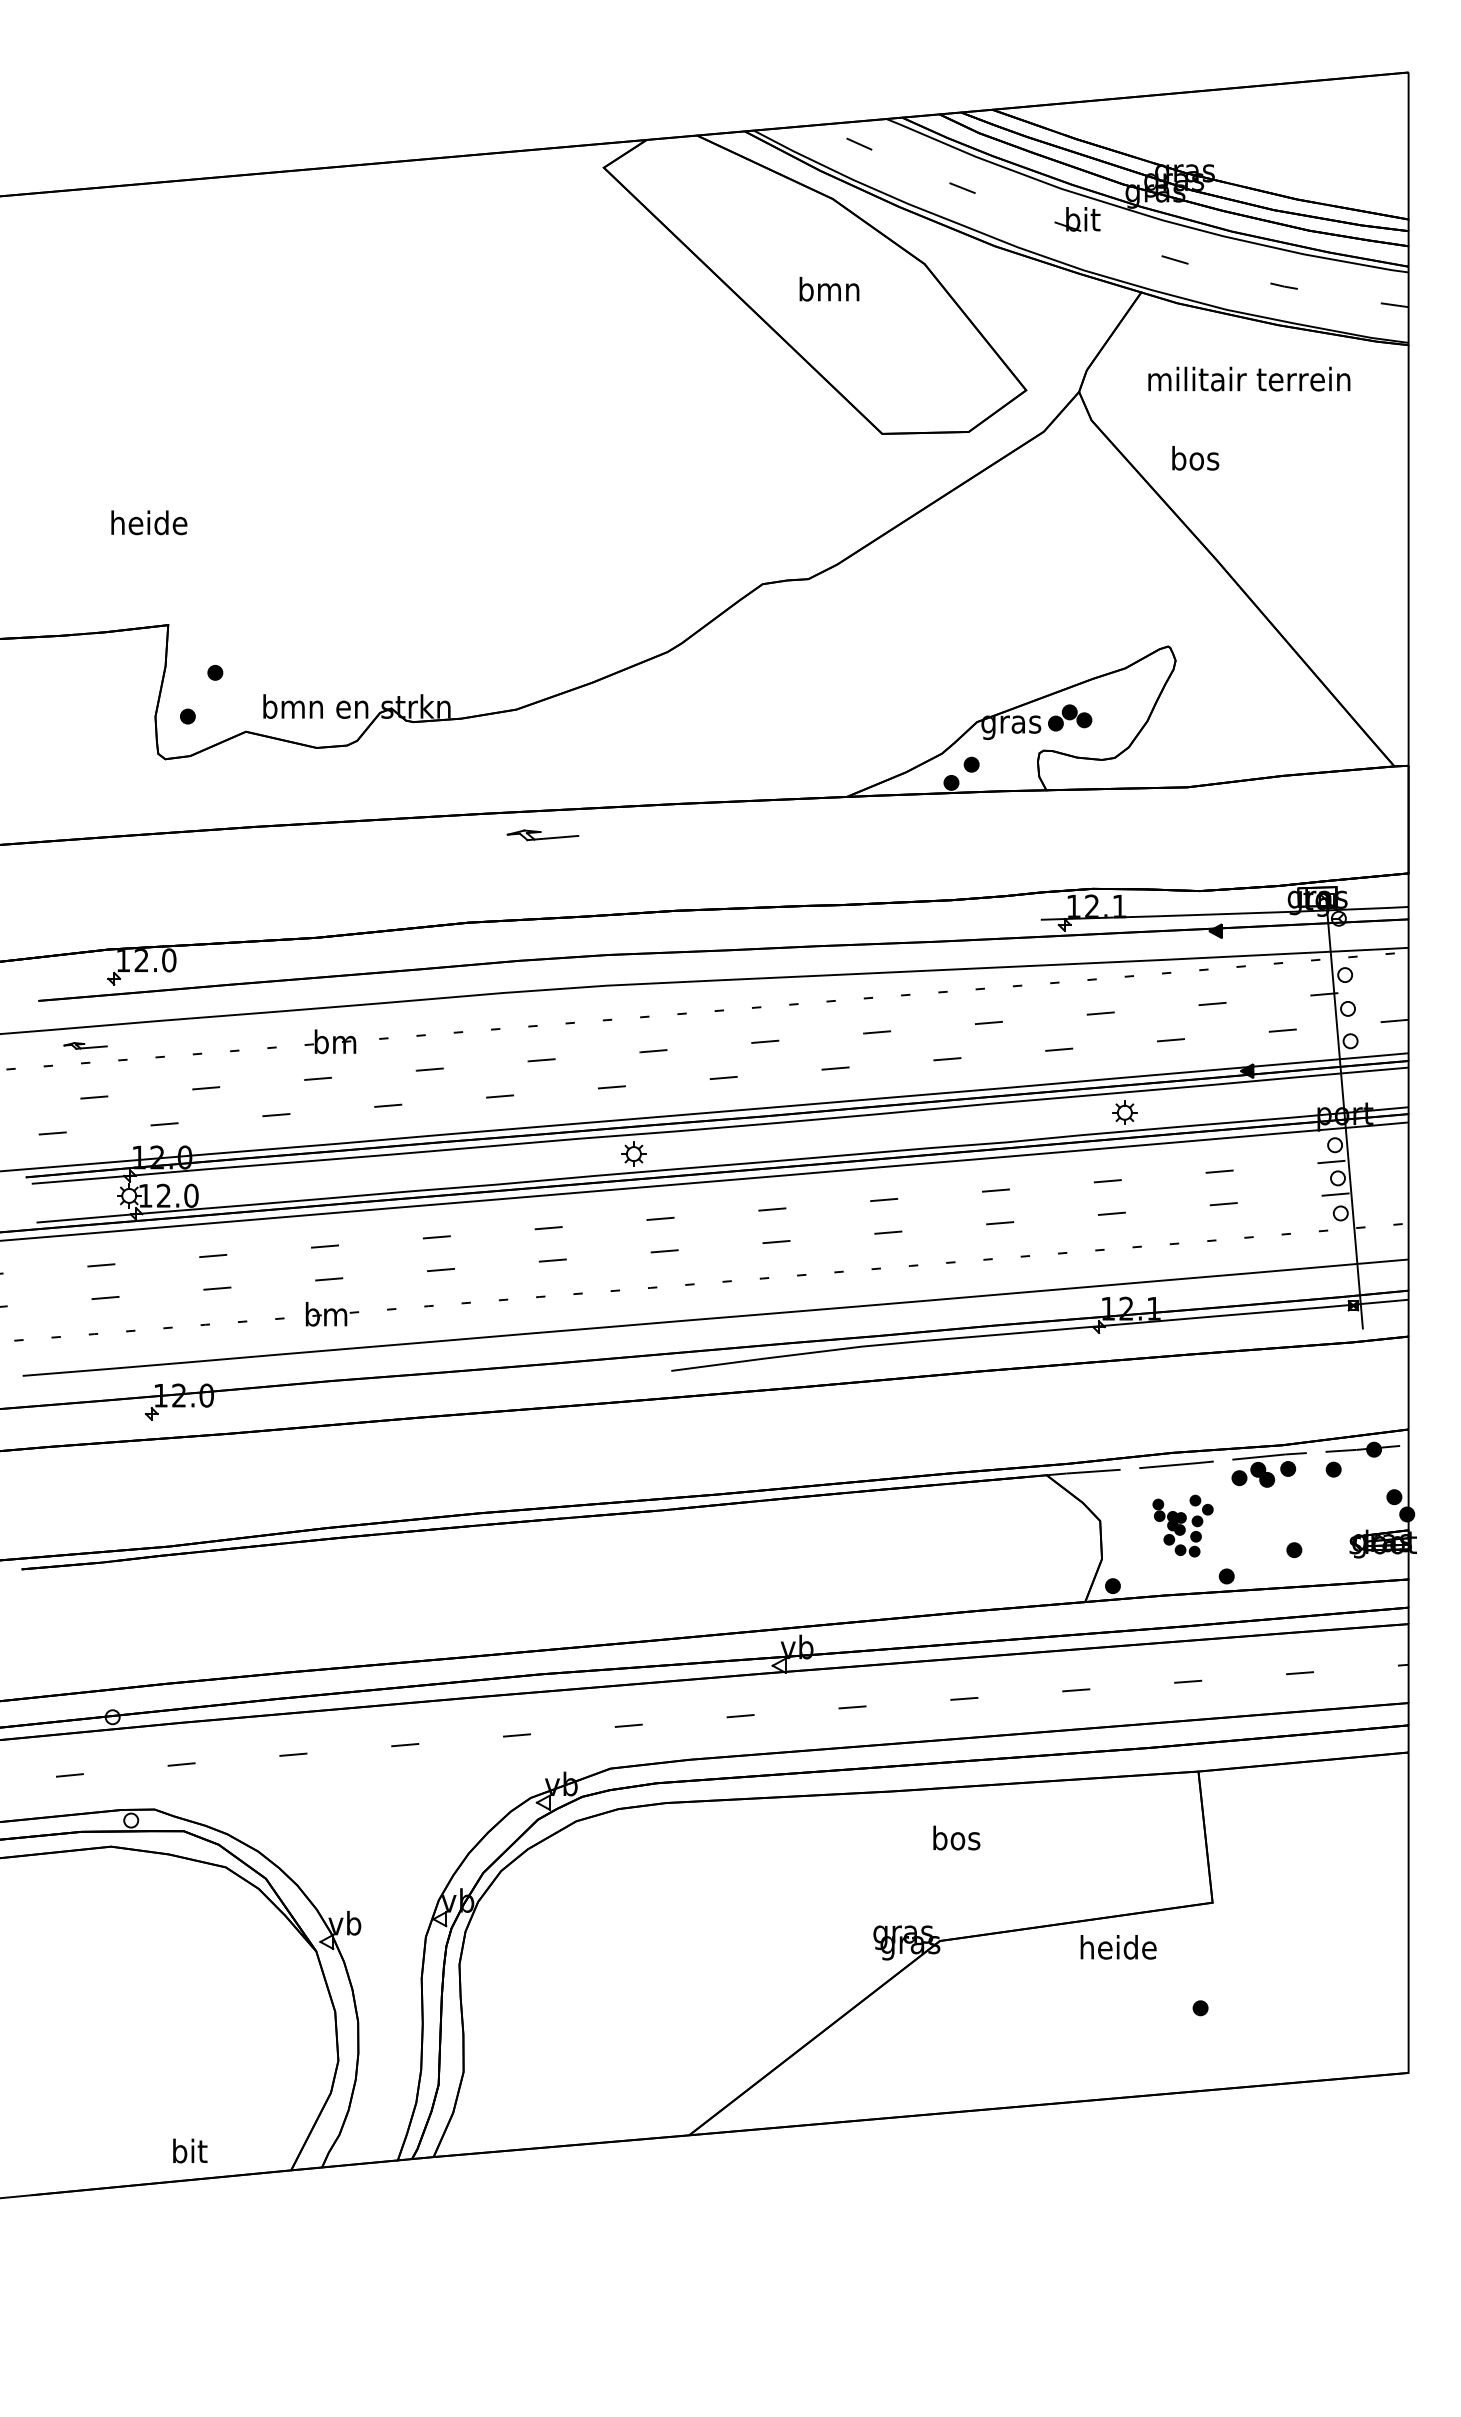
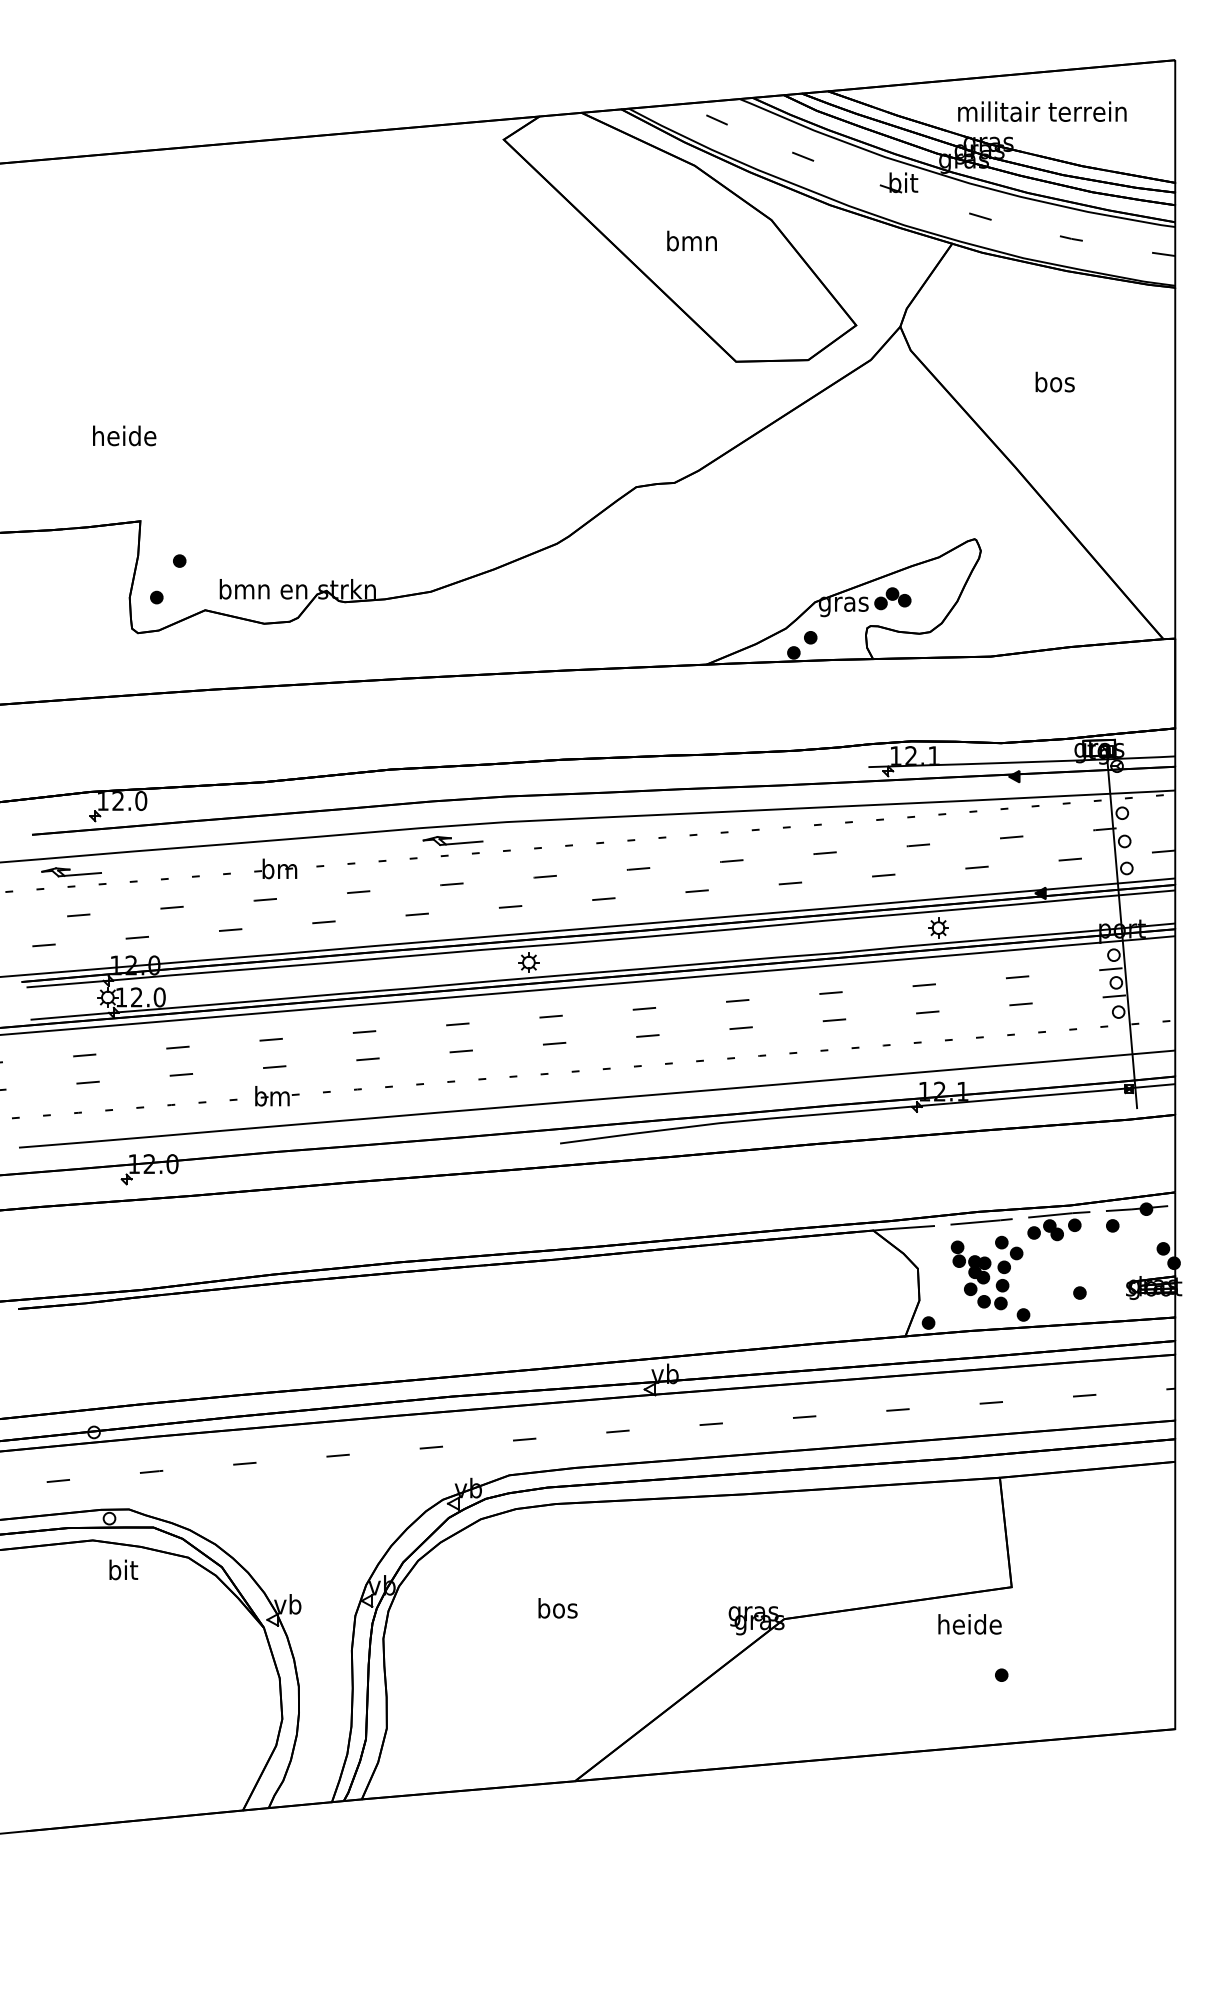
text: (1249, 378) -> (1042, 111), moved
text: (1195, 458) -> (1055, 382), moved
part: (542, 835) -> (452, 841), moved
part: (85, 1045) -> (71, 872), size x1.67
part: (1182, 1525) -> (986, 1272), size x1.43
text: (956, 1837) -> (557, 1607), moved
text: (1118, 1947) -> (969, 1624), moved
text: (190, 2150) -> (123, 1569), moved

